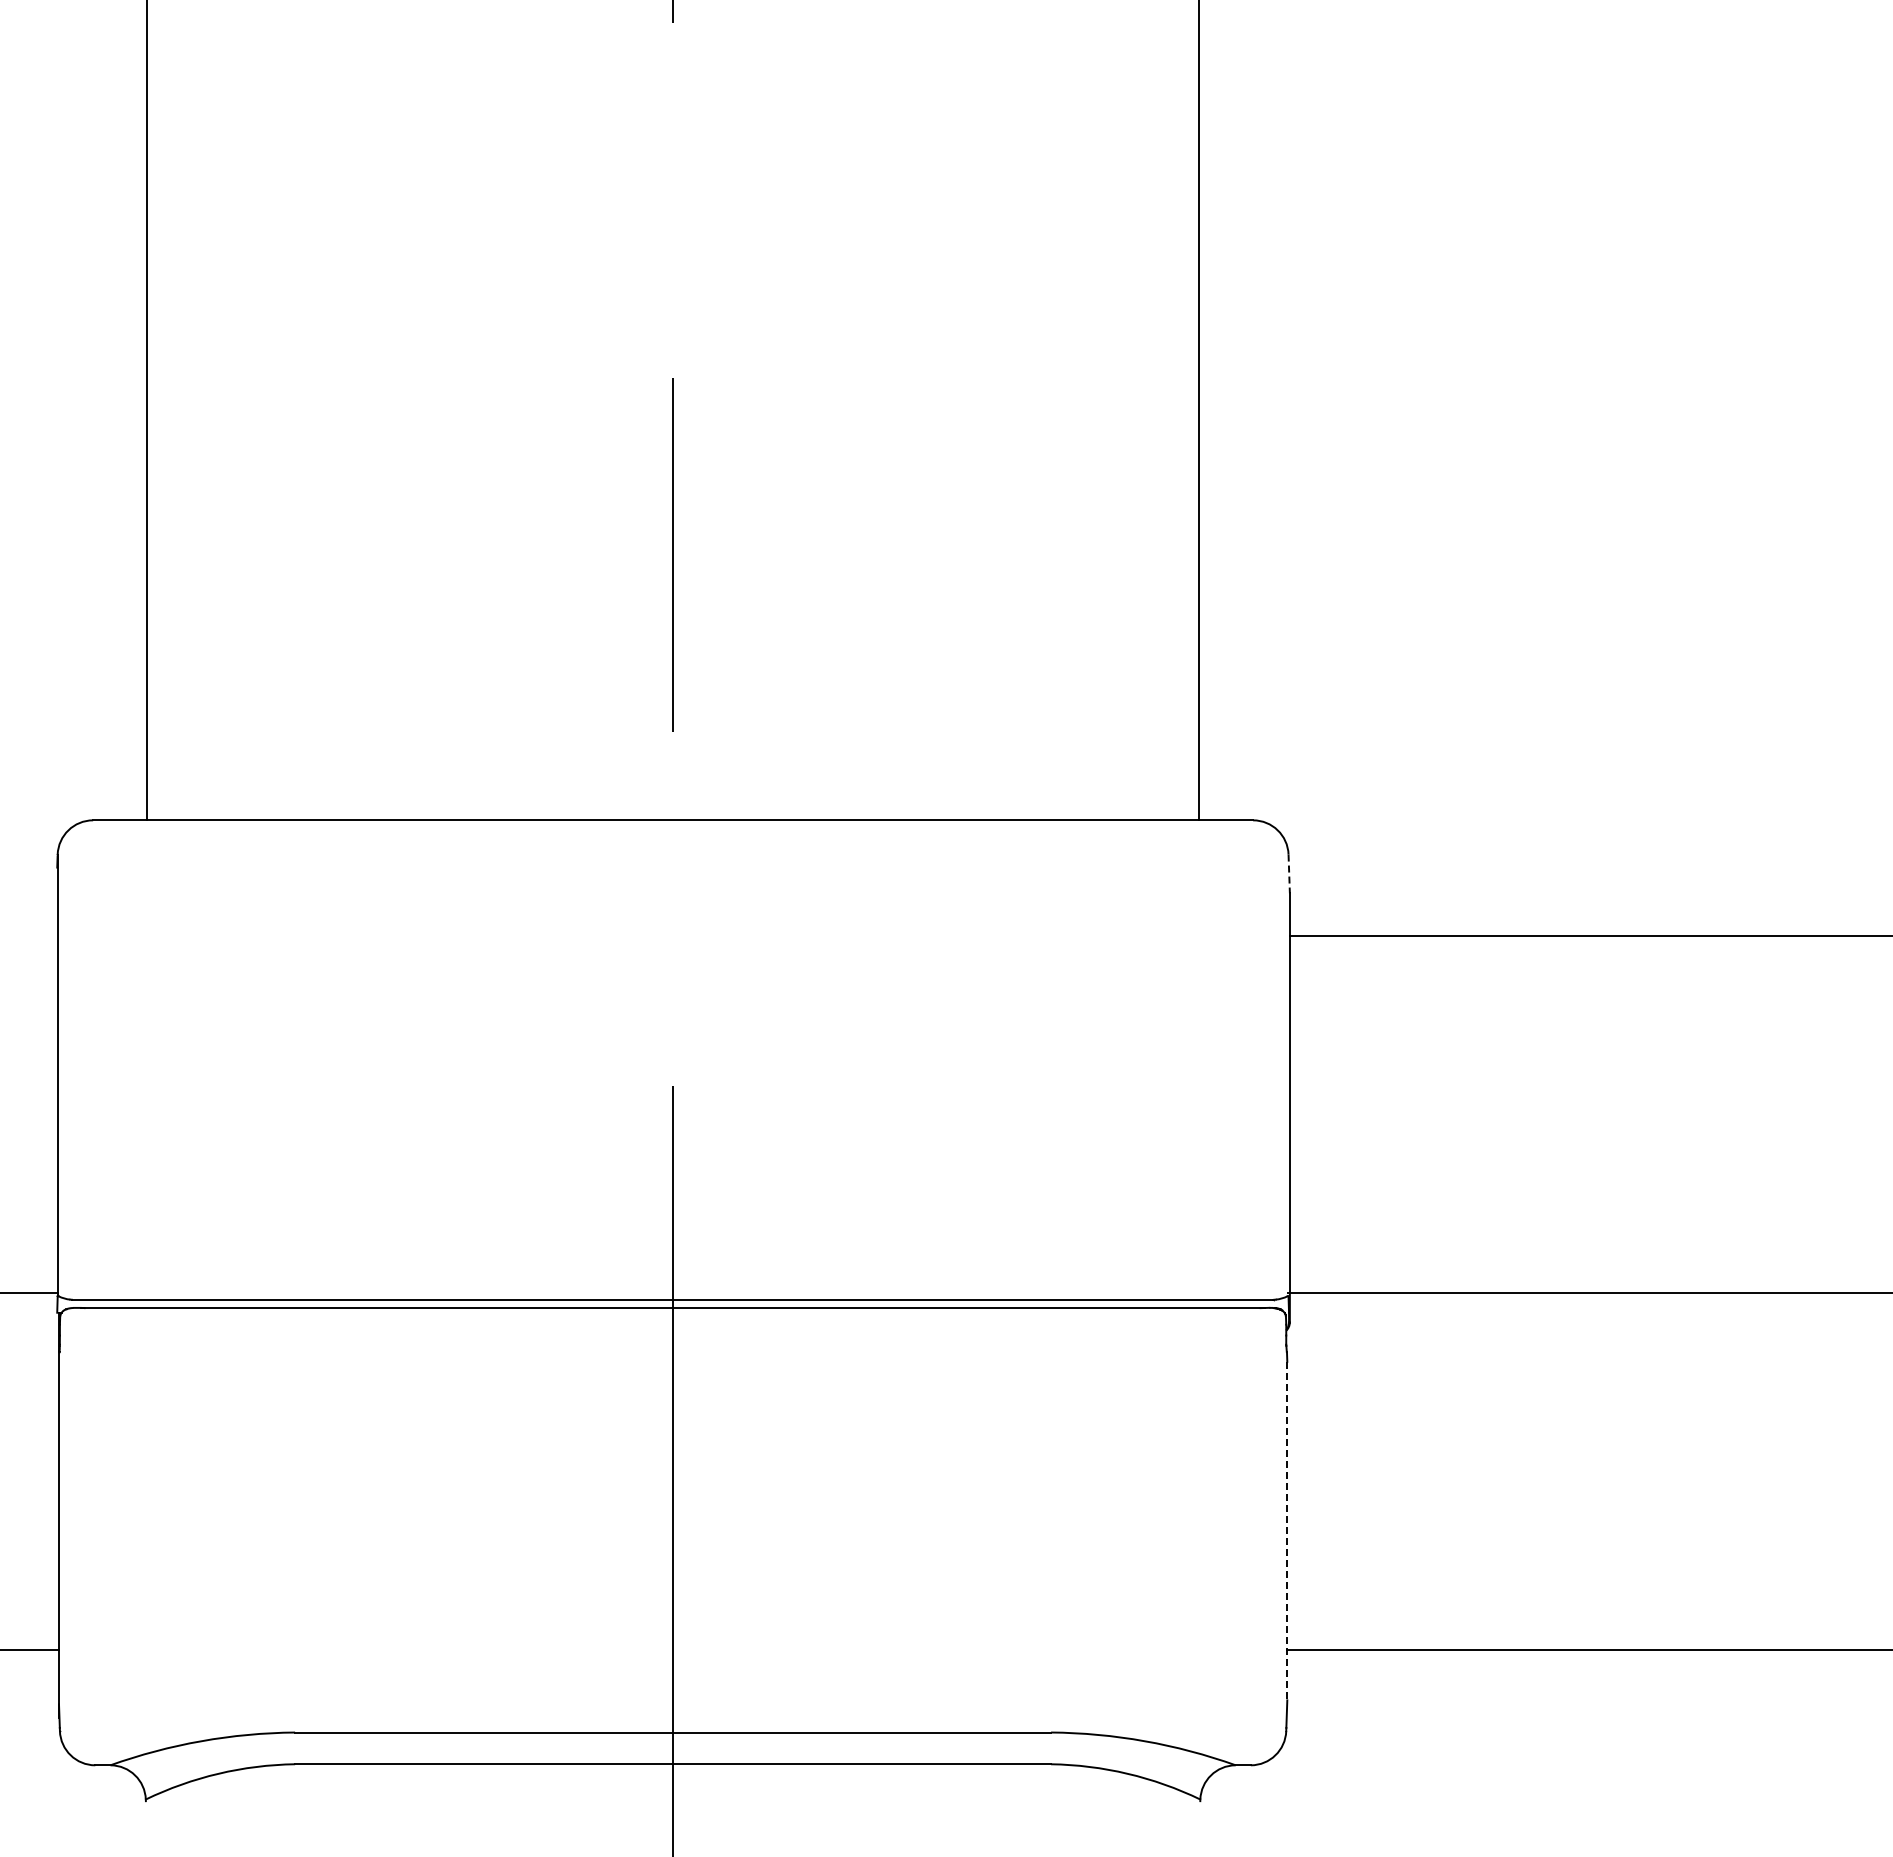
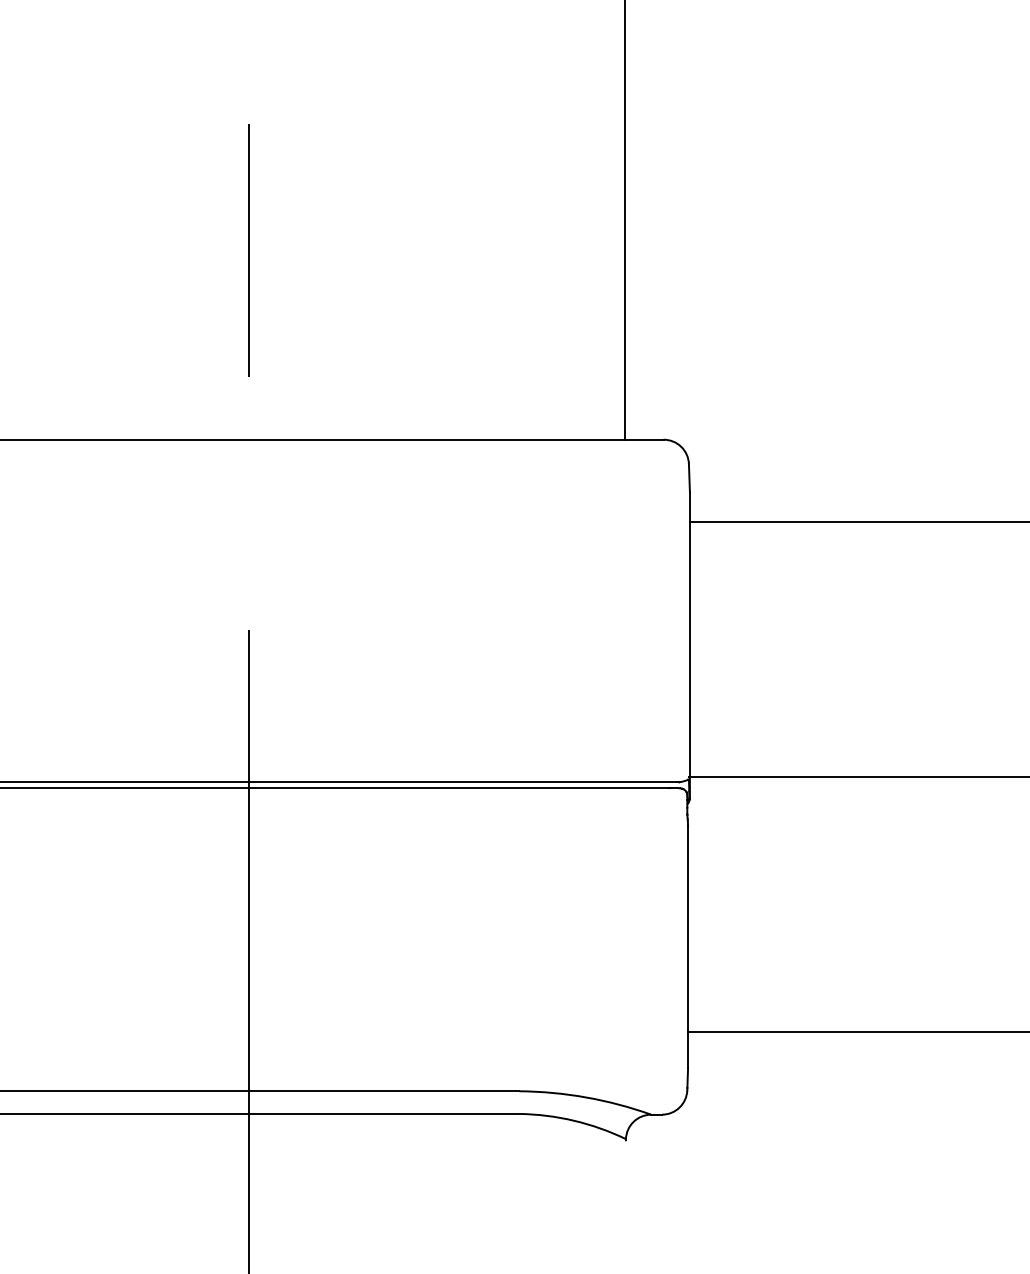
line: (1289, 874) -> (689, 478), dashed -> solid
line: (1287, 1531) -> (688, 947), dashed -> solid

